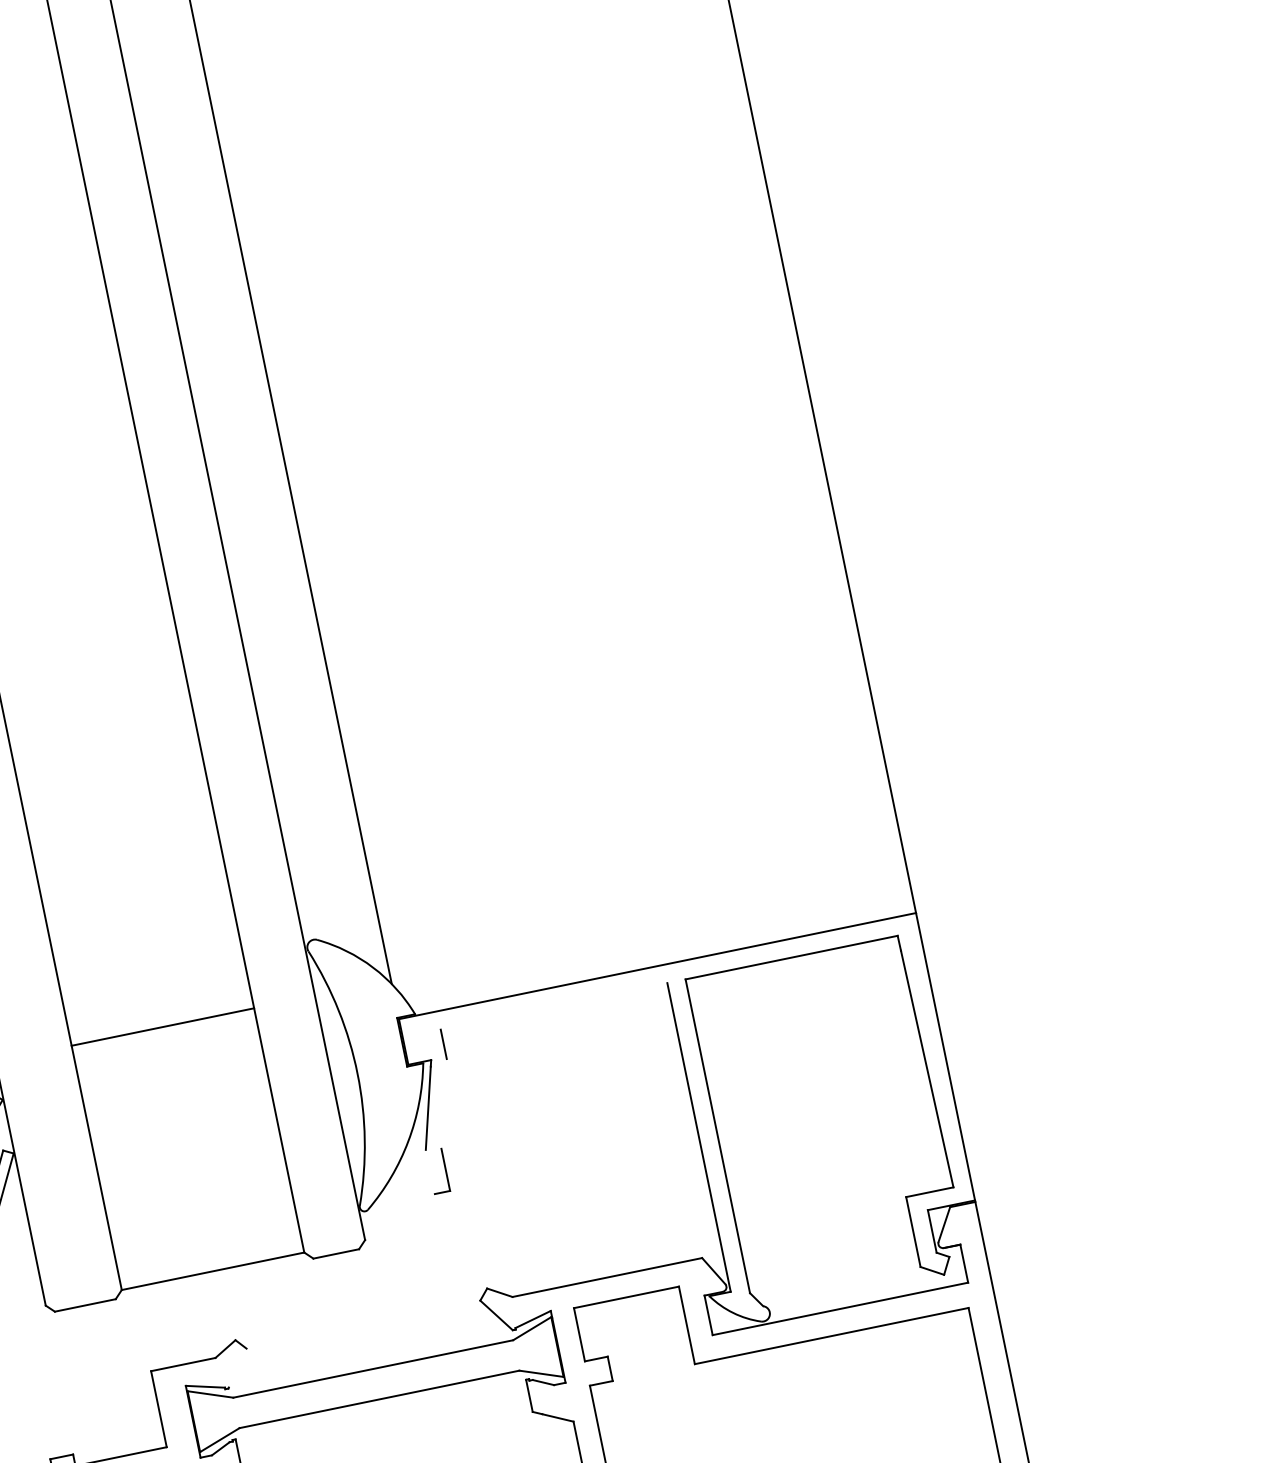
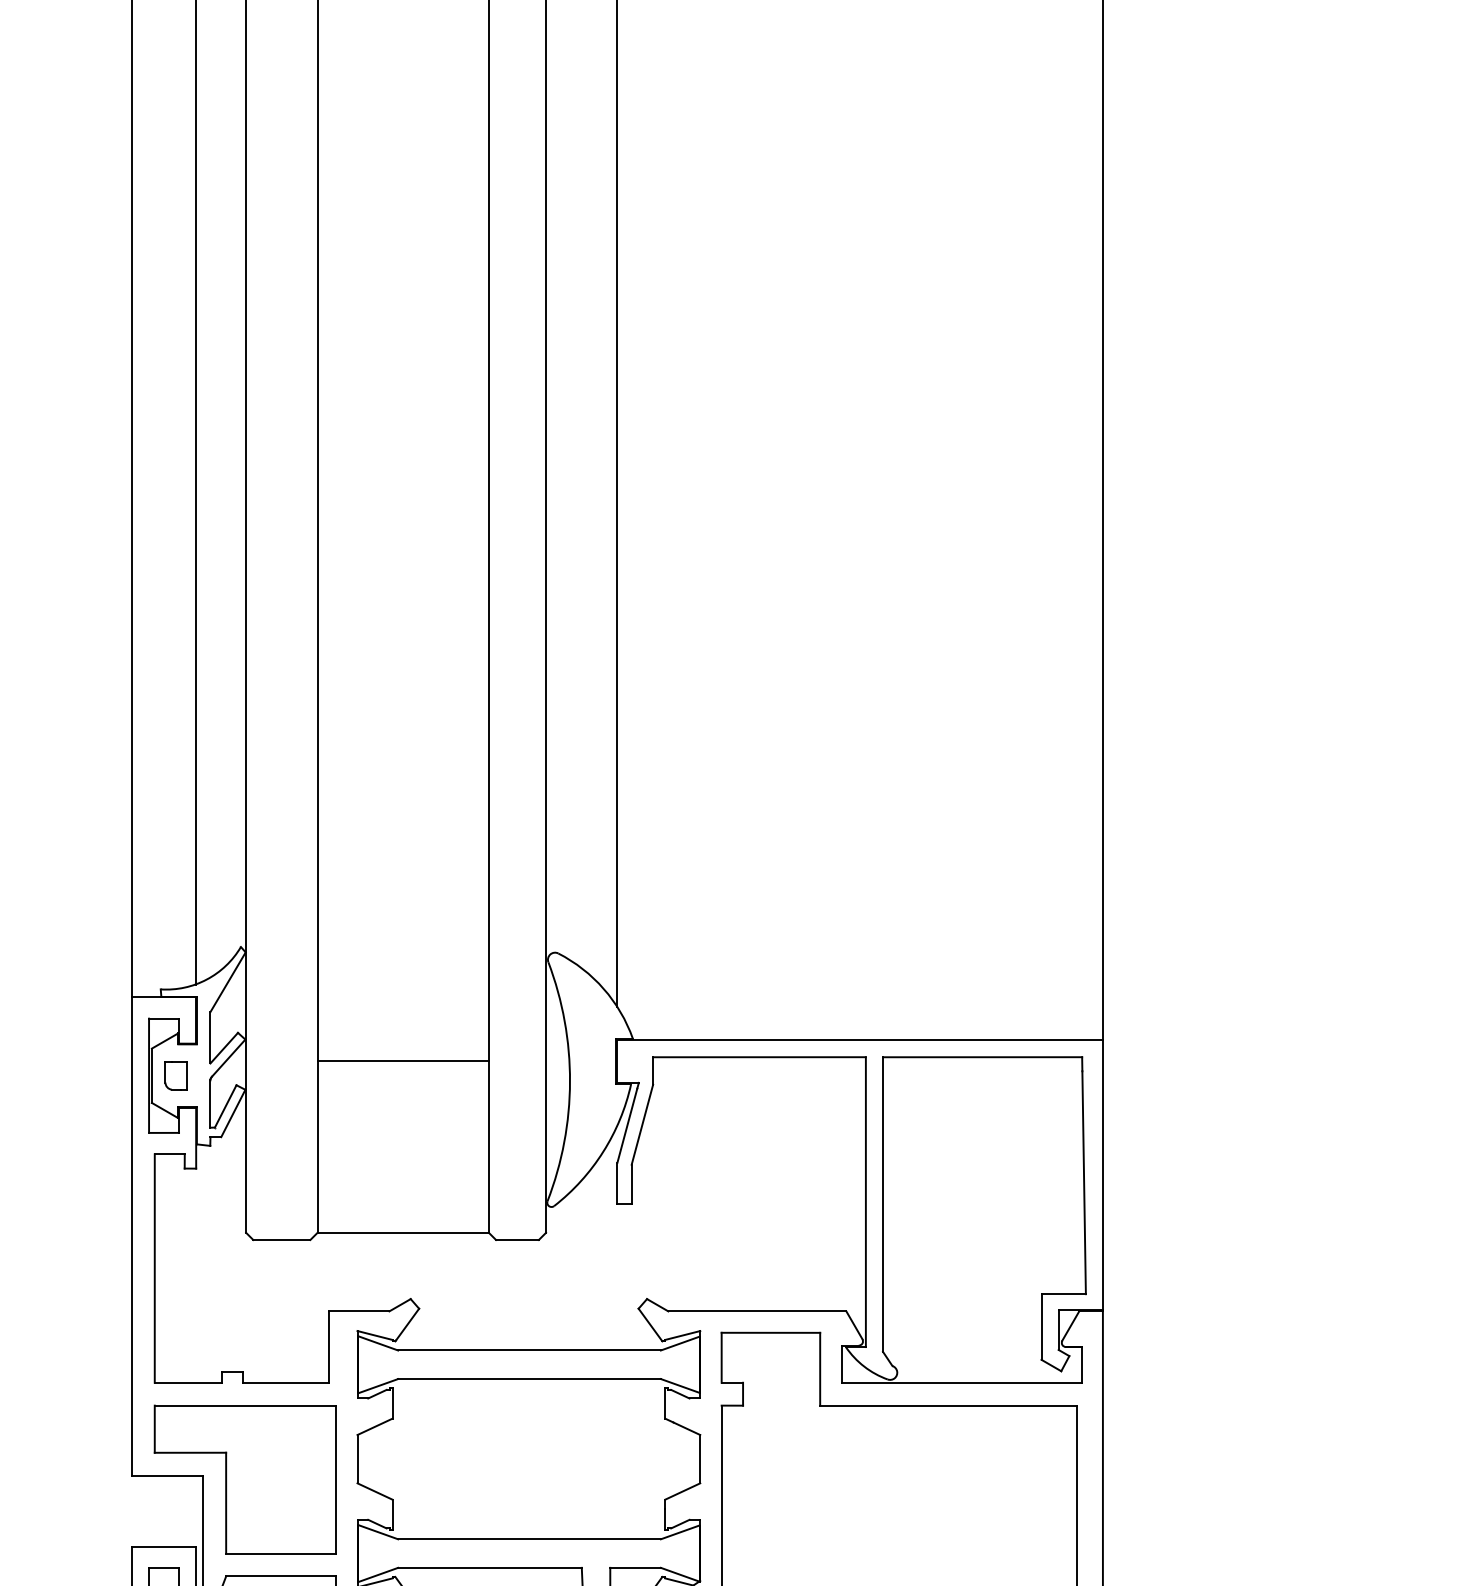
line: (554, 1006) -> (759, 1057), added
line: (162, 1027) -> (402, 1061), moved
line: (444, 1103) -> (642, 1124), added
line: (430, 1171) -> (617, 1183), added
line: (237, 1367) -> (407, 1324), added

